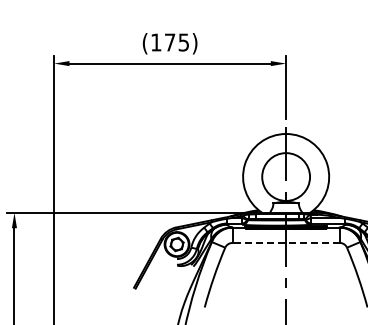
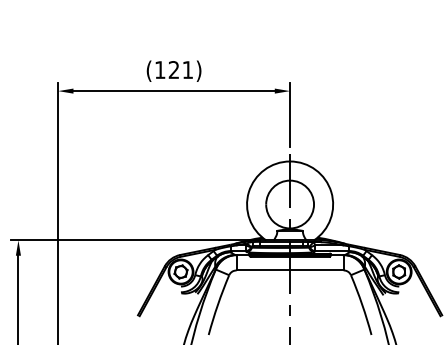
text: (176, 42) -> (180, 70), (175) -> (121)
line: (286, 242) -> (290, 270), dashed -> solid

